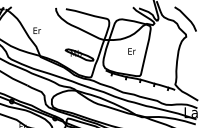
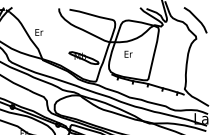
text: (131, 51) -> (128, 54), moved

